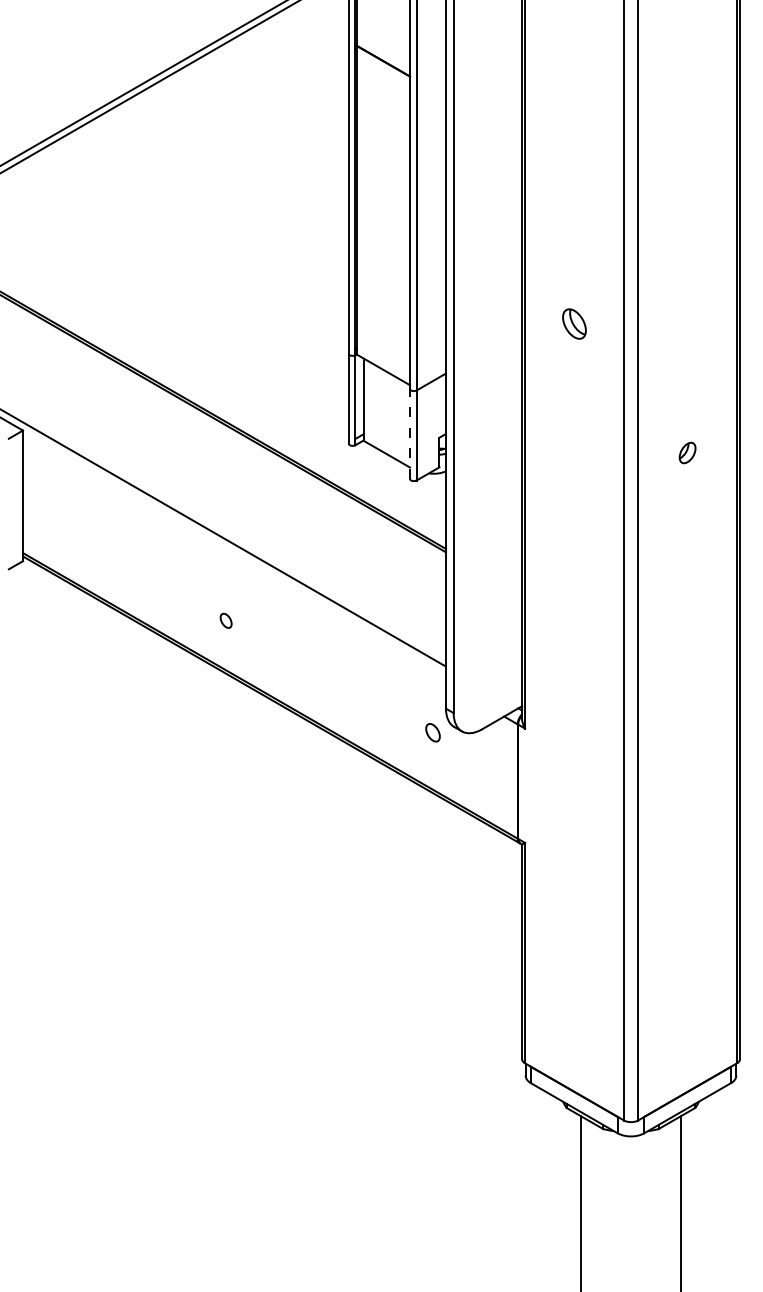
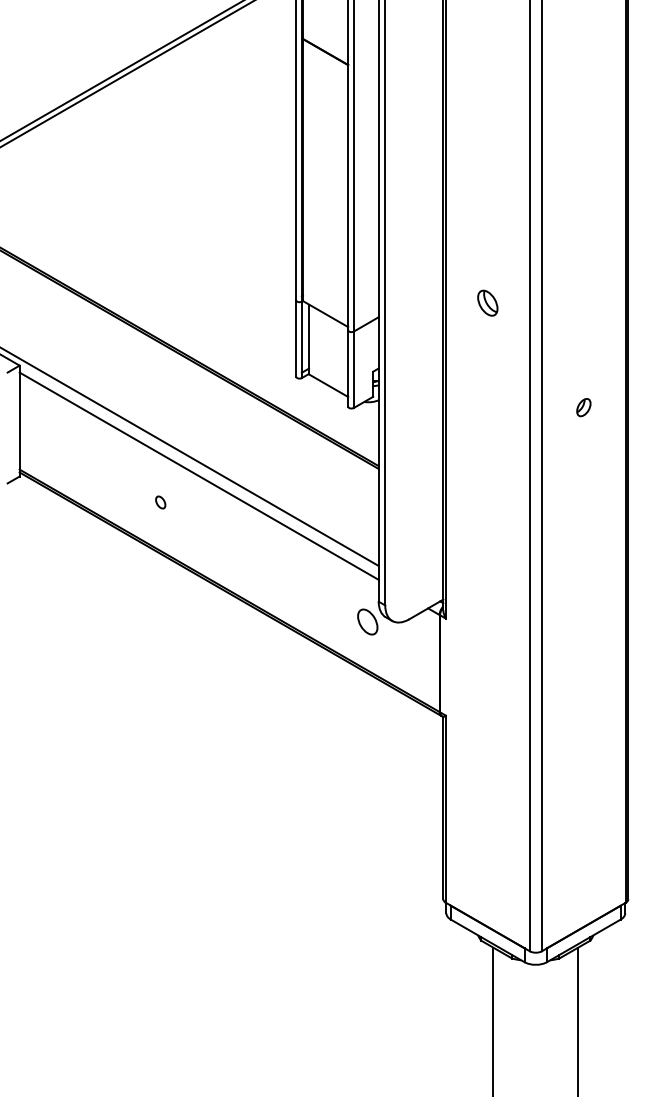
part: (574, 323) -> (487, 302), moved
line: (410, 433) -> (348, 368), dashed -> solid
part: (687, 452) -> (583, 407), moved
line: (233, 560) -> (198, 475), added
part: (225, 620) -> (160, 502), moved
part: (432, 732) -> (367, 621), size x1.67

